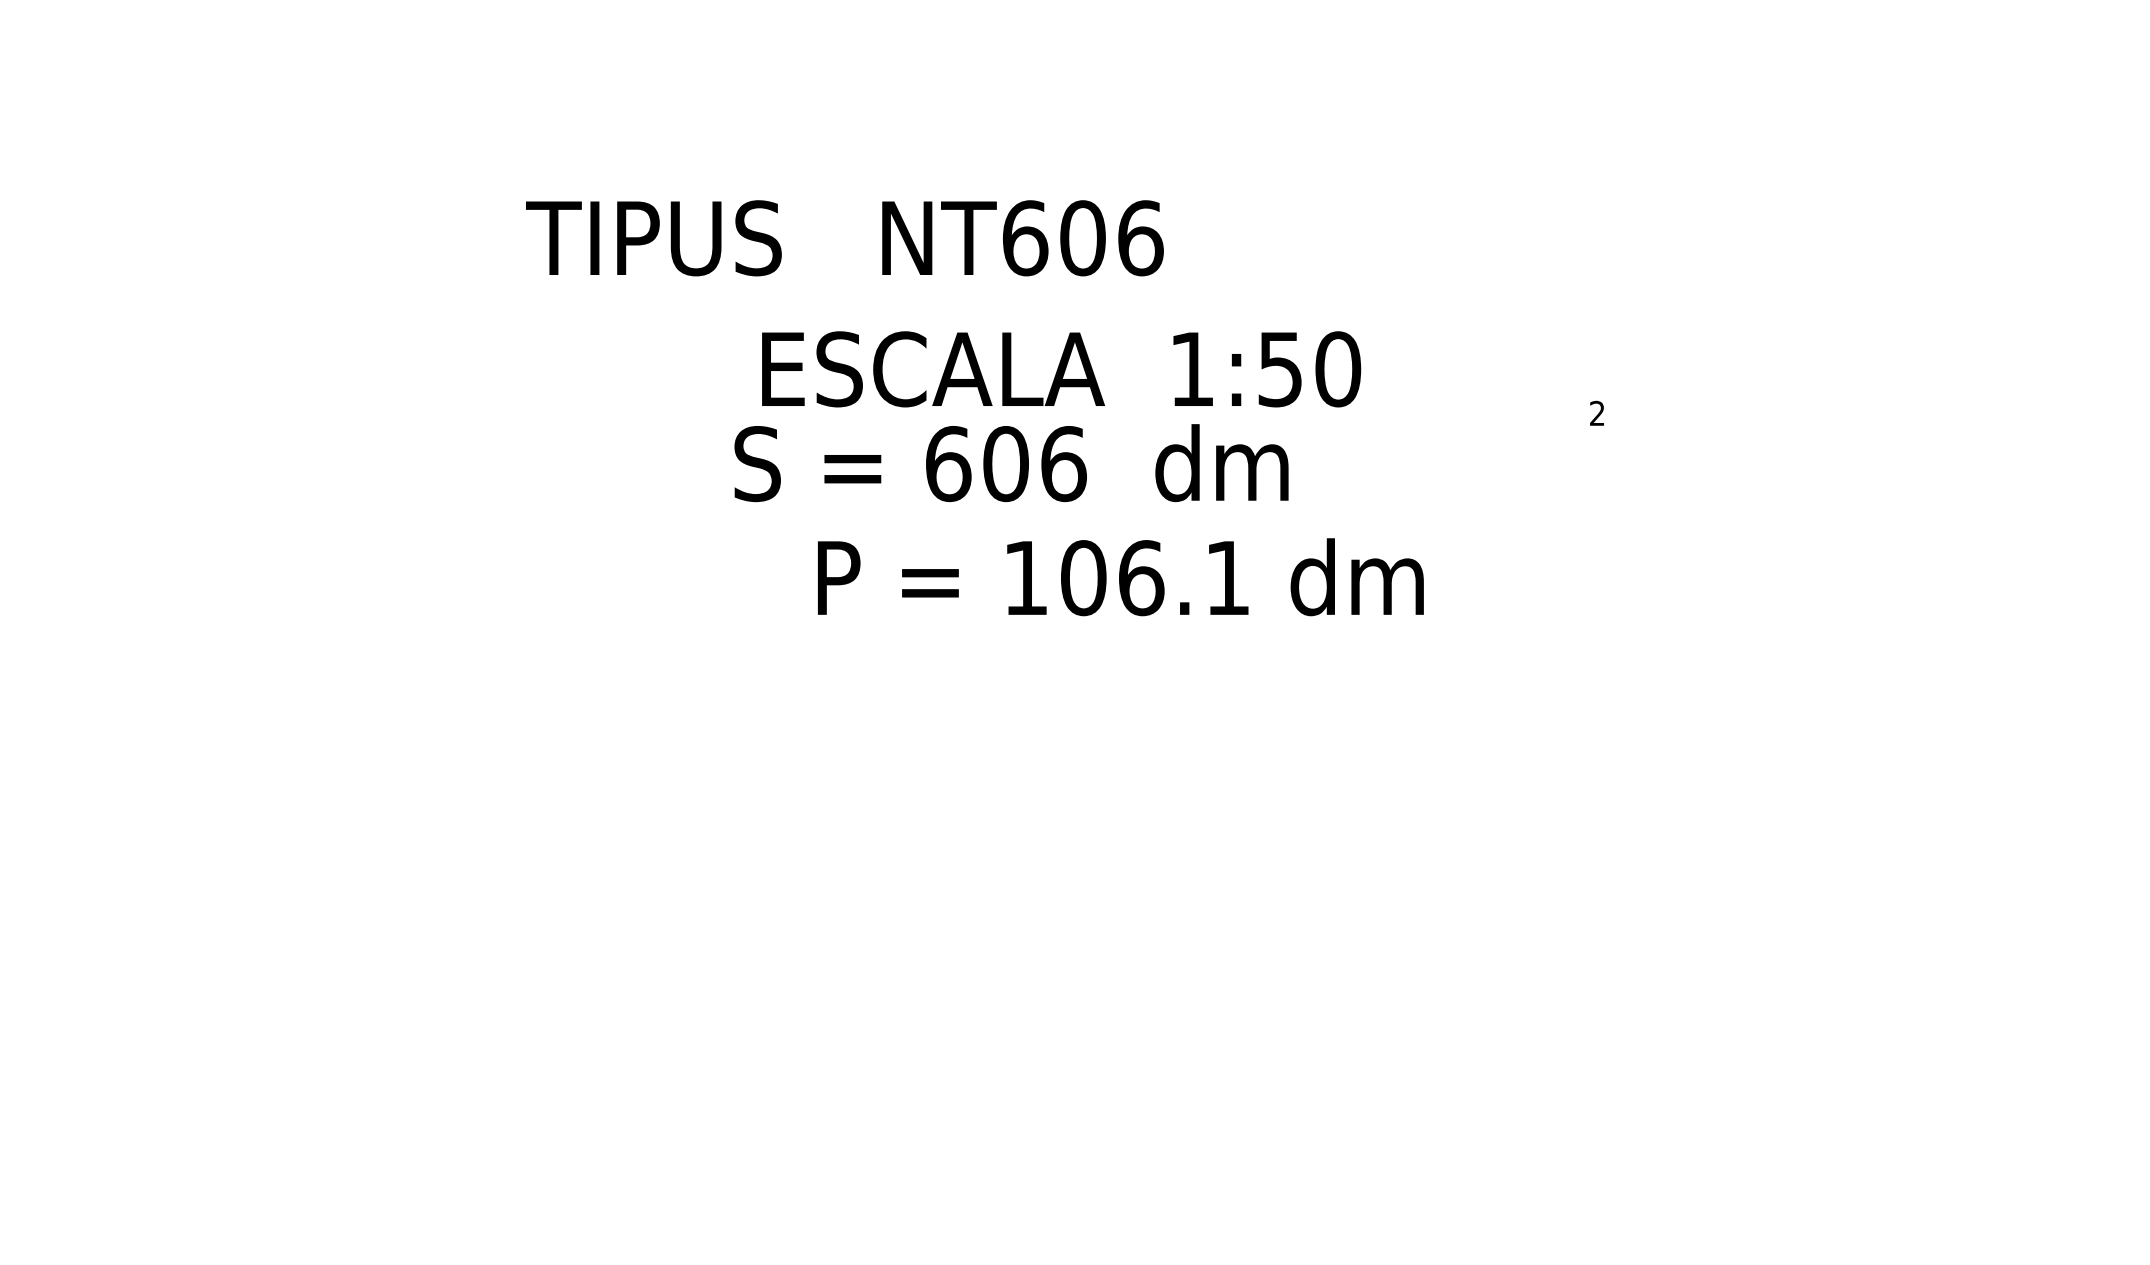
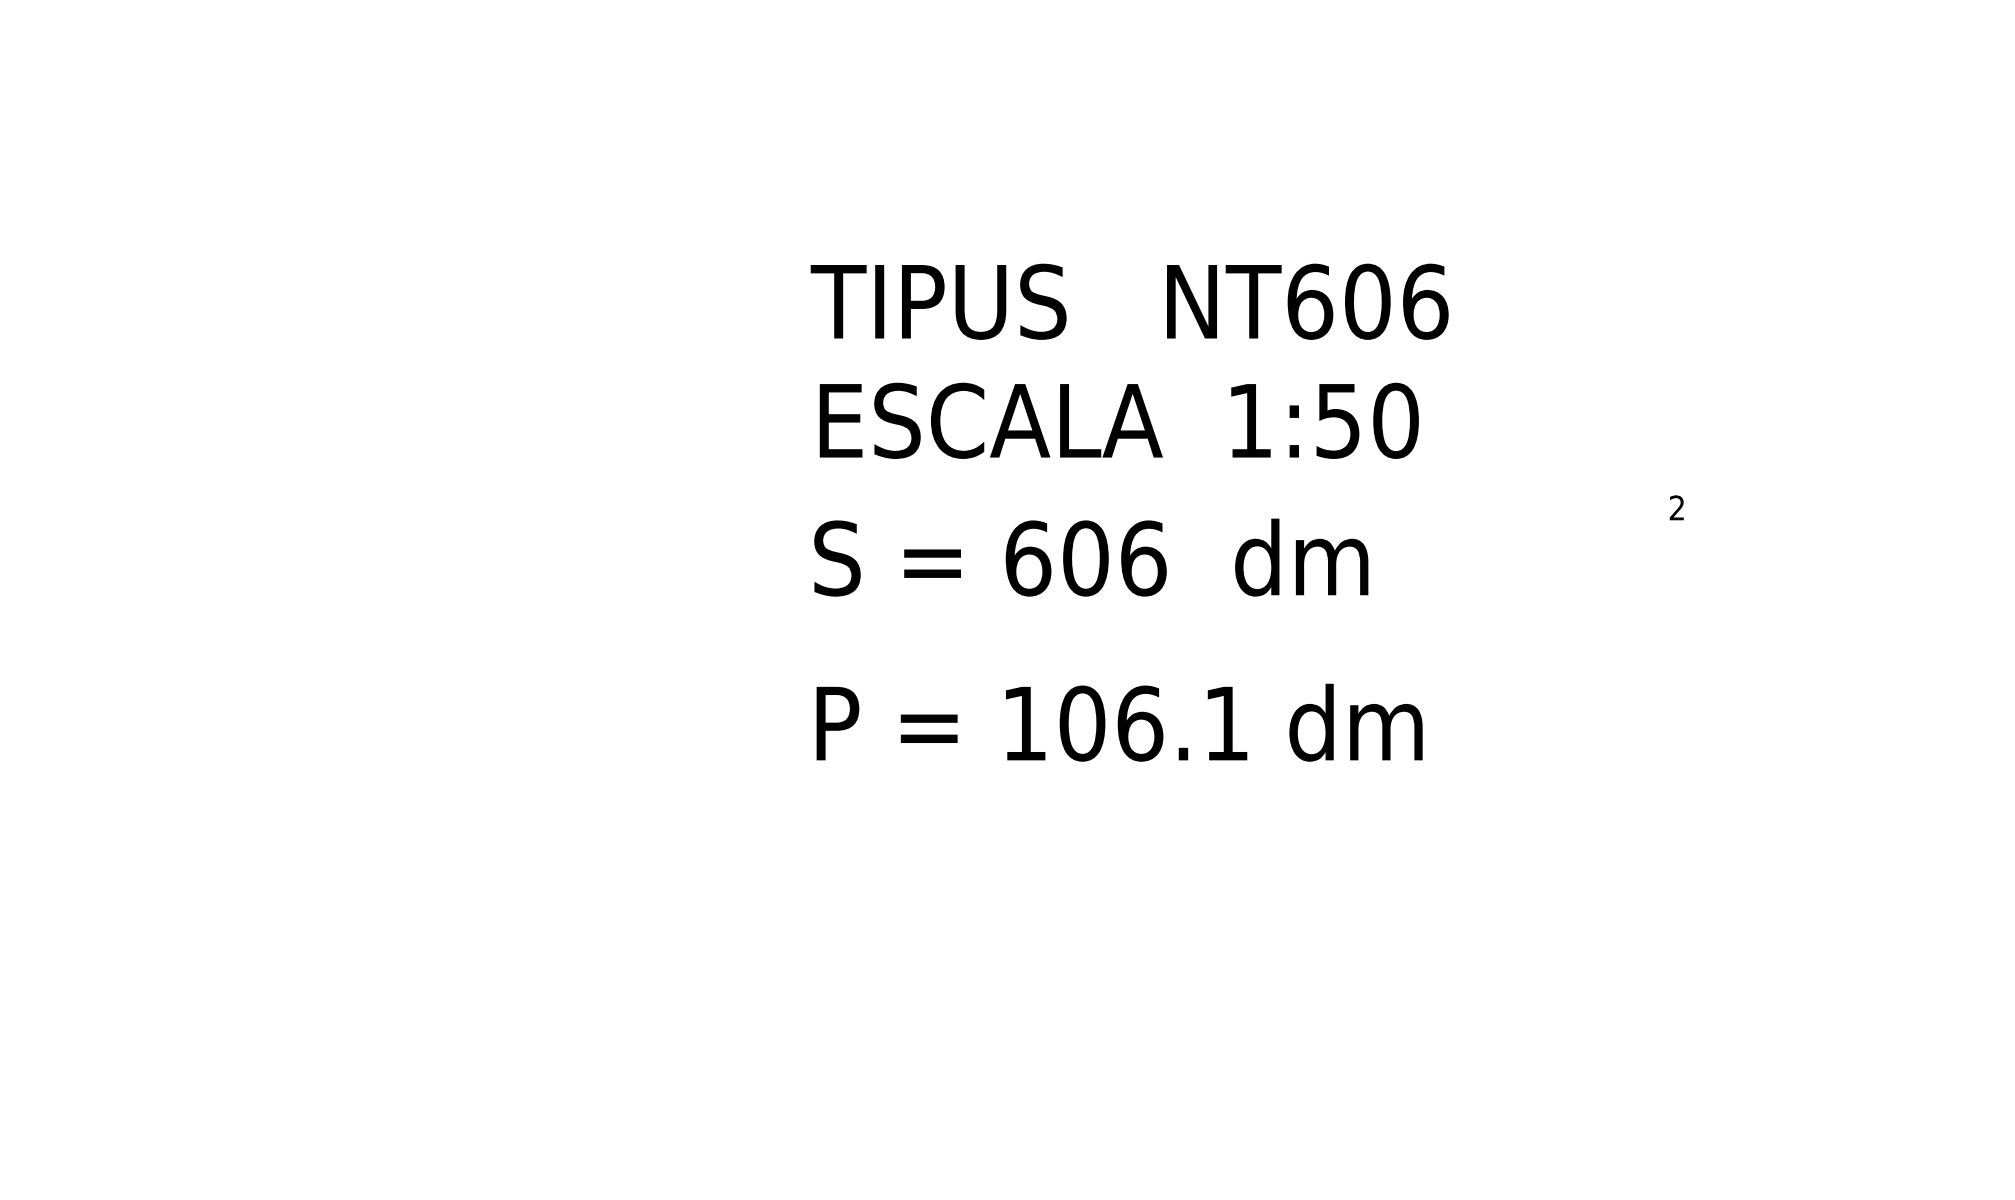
text: (844, 238) -> (1129, 302), moved
text: (1061, 369) -> (1119, 421), moved
text: (1120, 577) -> (1119, 723), moved

